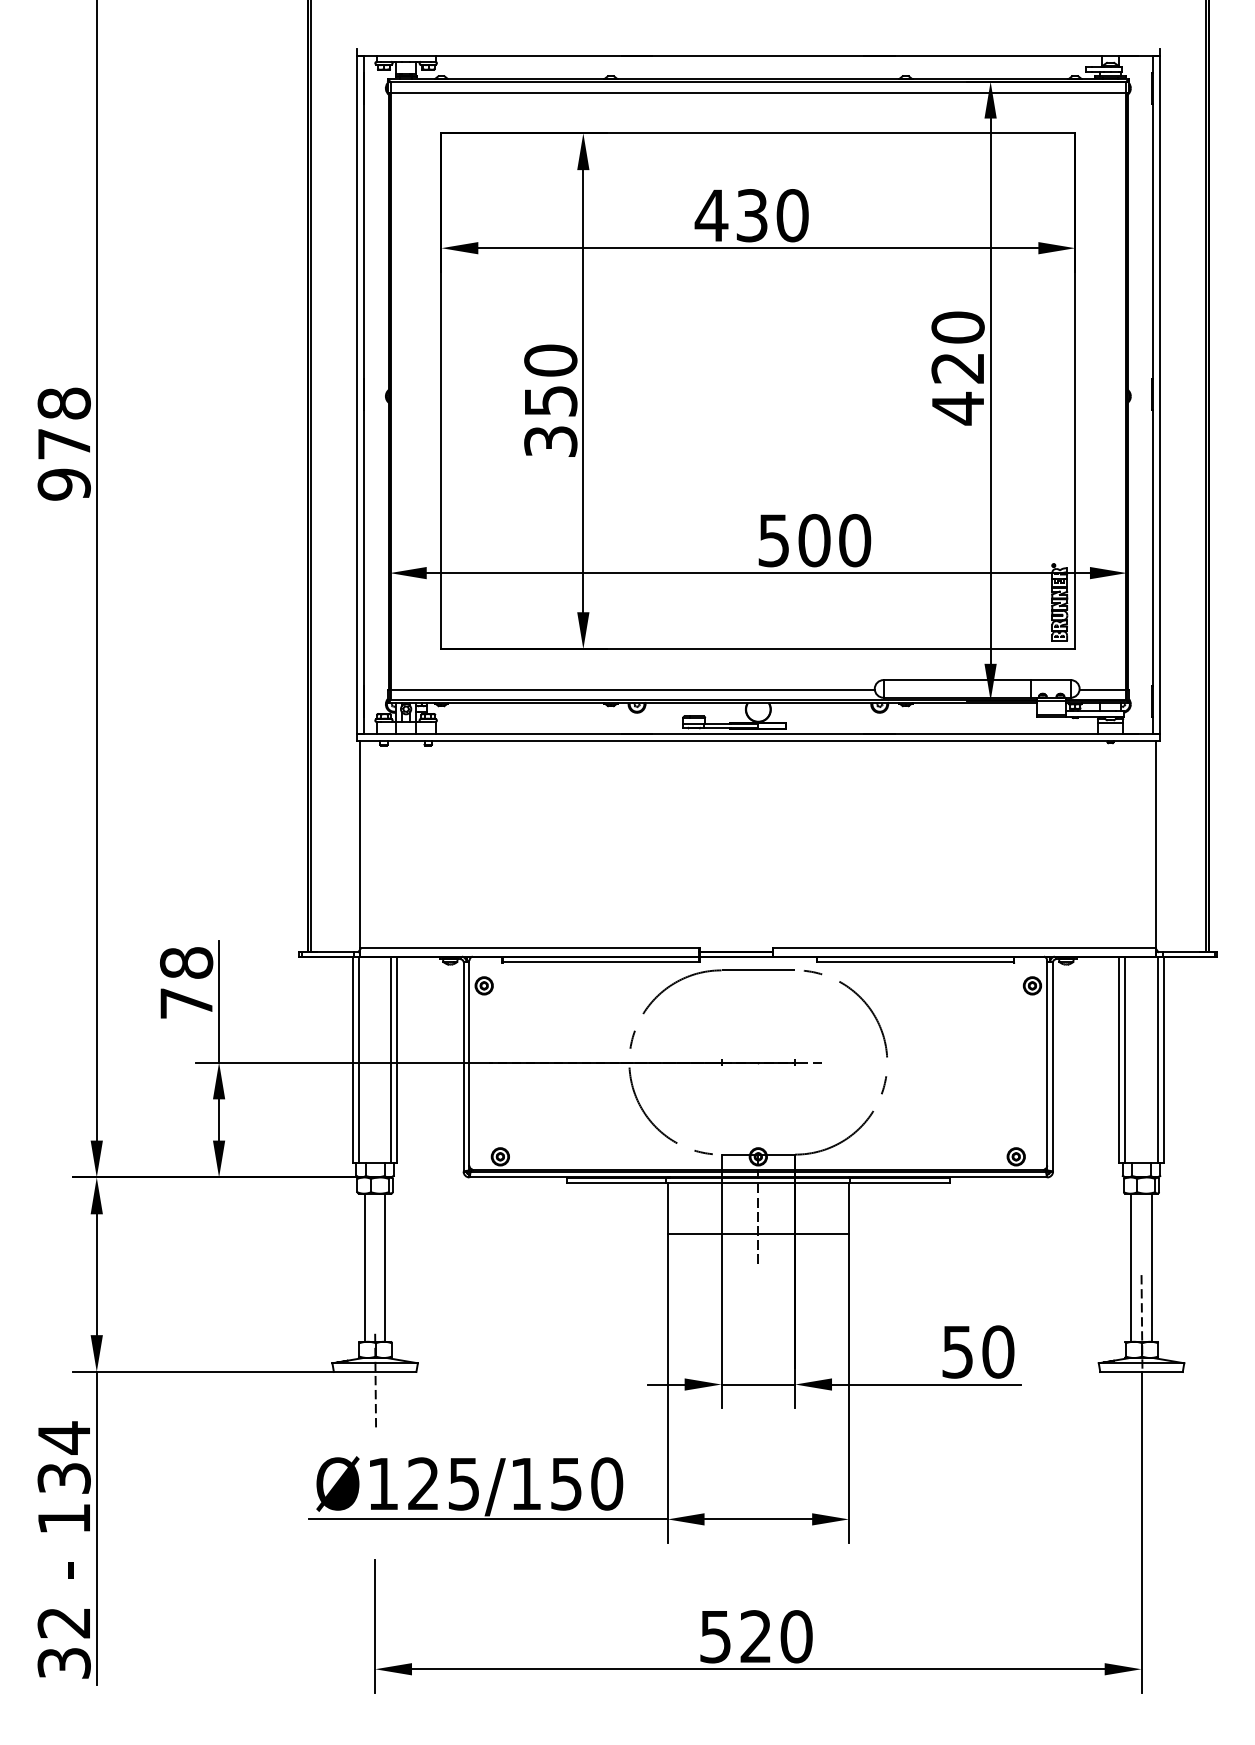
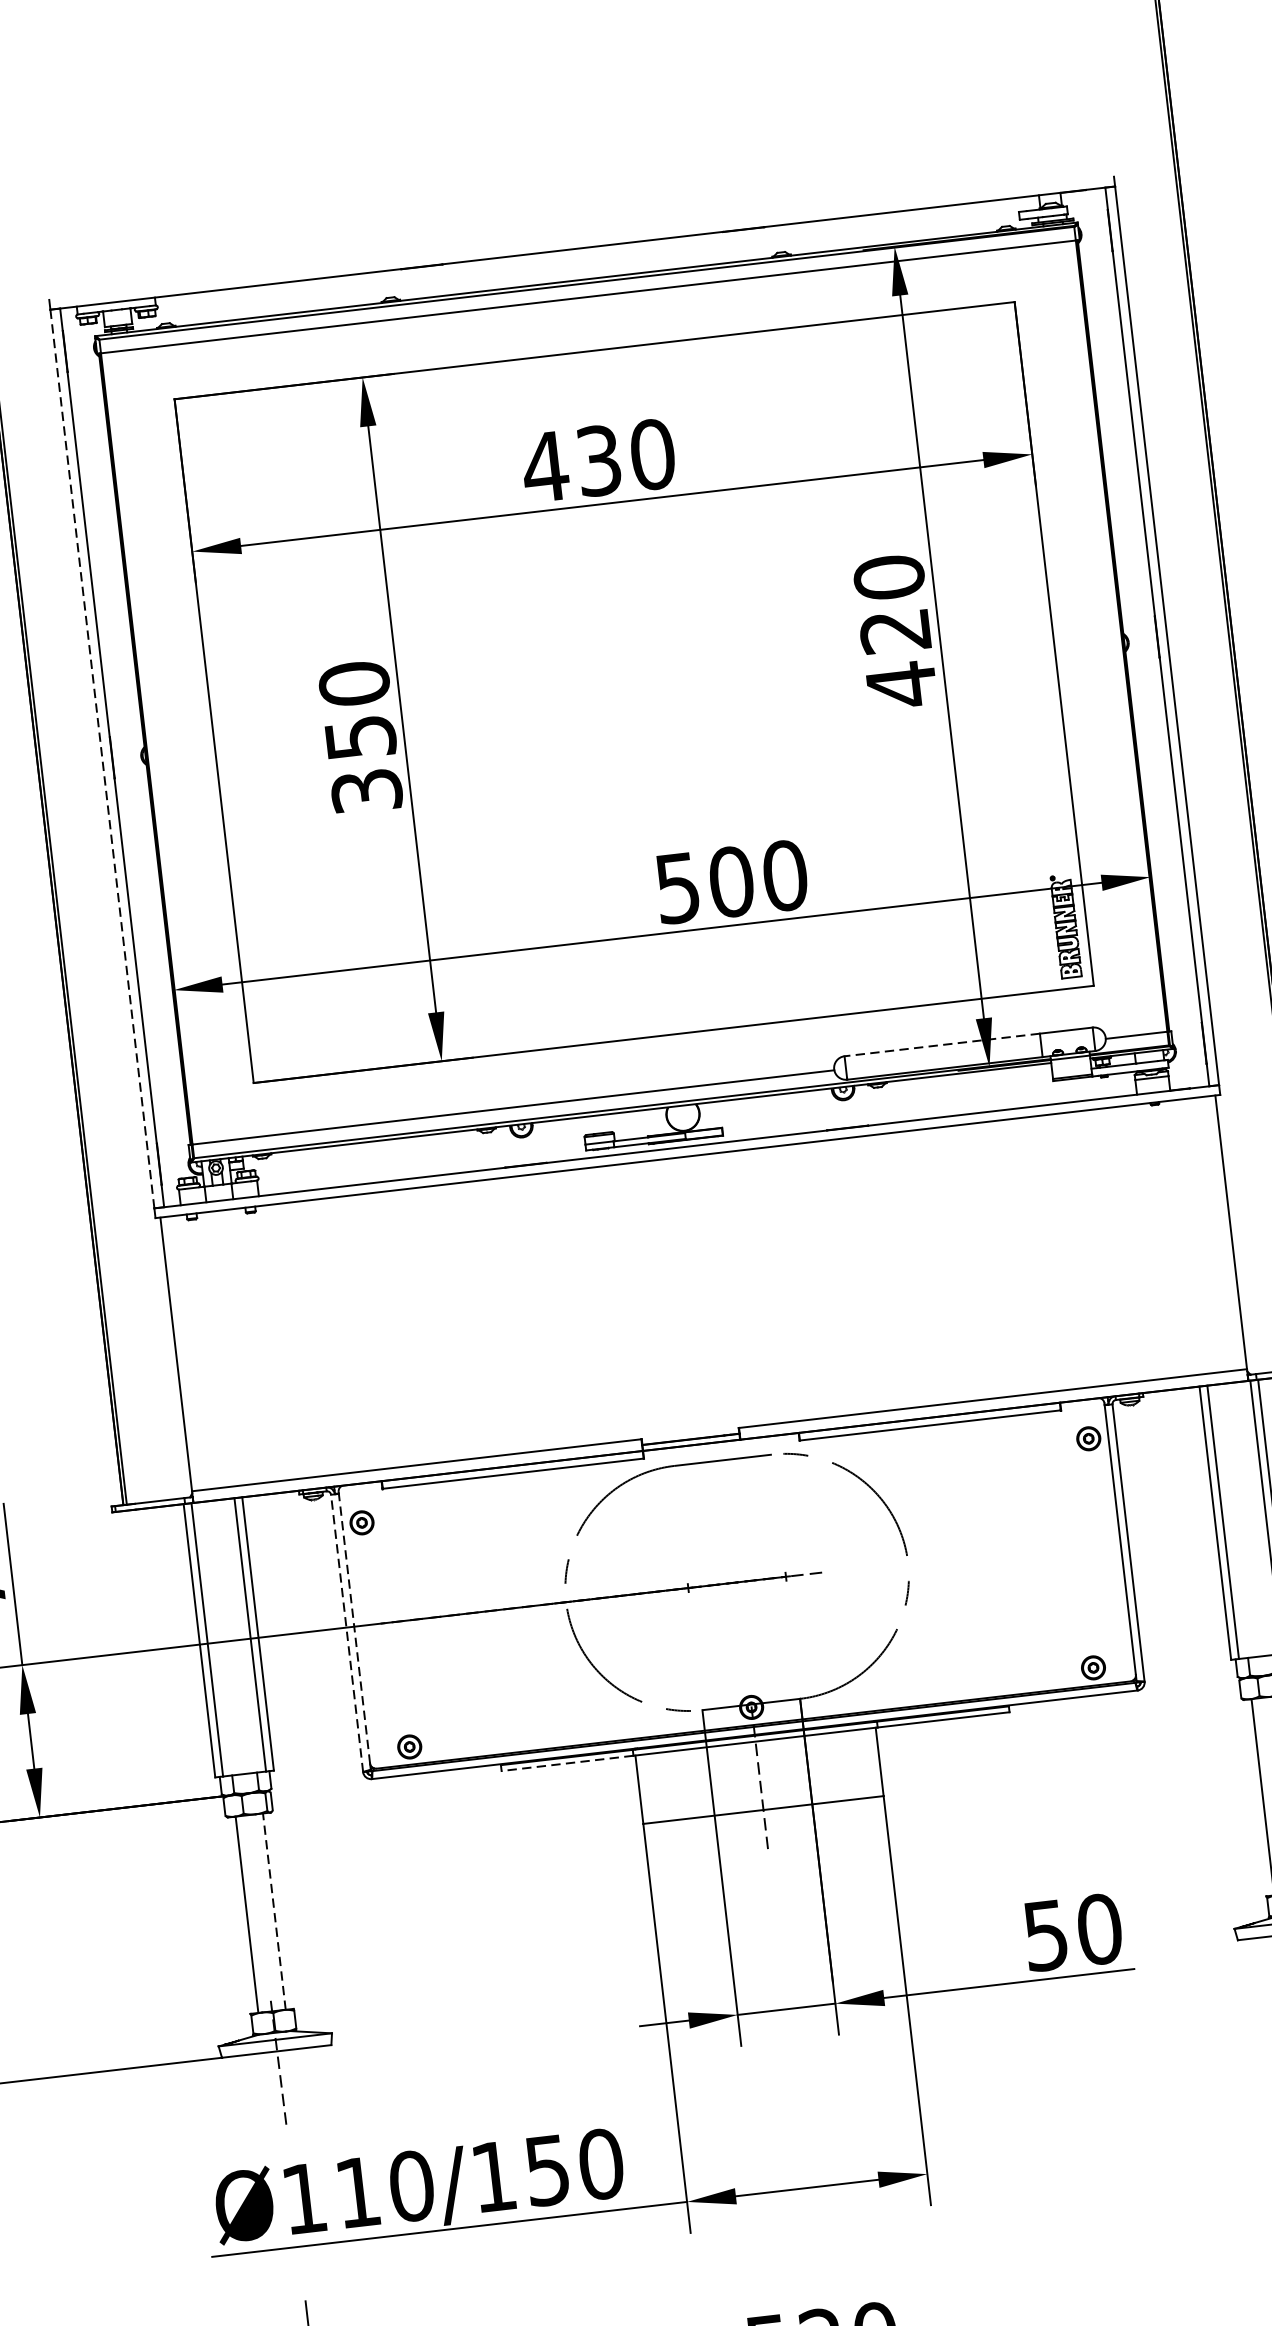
line: (356, 394) -> (102, 758), solid -> dashed
line: (957, 680) -> (942, 1045), solid -> dashed
line: (469, 1063) -> (354, 1628), solid -> dashed
line: (463, 1066) -> (346, 1632), solid -> dashed
line: (616, 1182) -> (567, 1763), solid -> dashed
line: (385, 1267) -> (274, 1911), solid -> dashed
text: (444, 1483) -> (385, 2188), Ø125/150 -> Ø110/150

